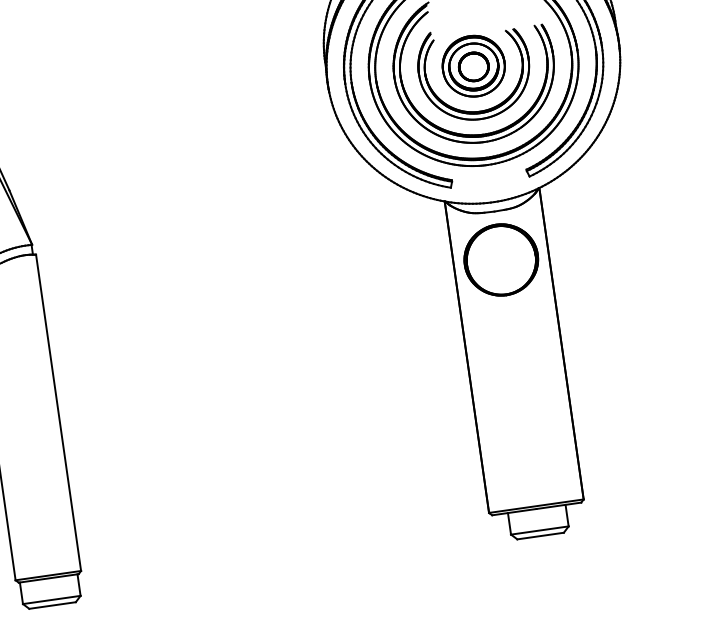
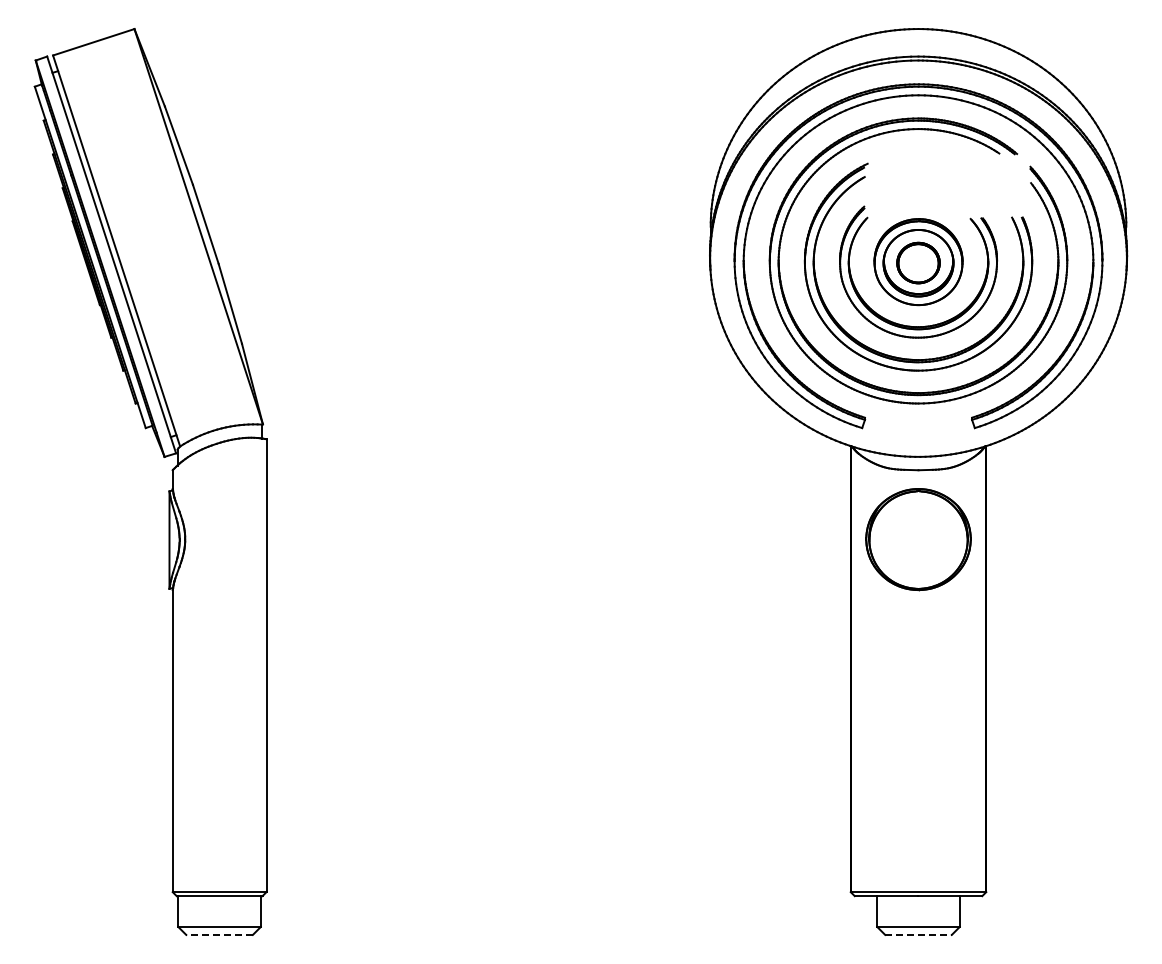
line: (541, 535) -> (919, 934), solid -> dashed
line: (52, 605) -> (219, 934), solid -> dashed

